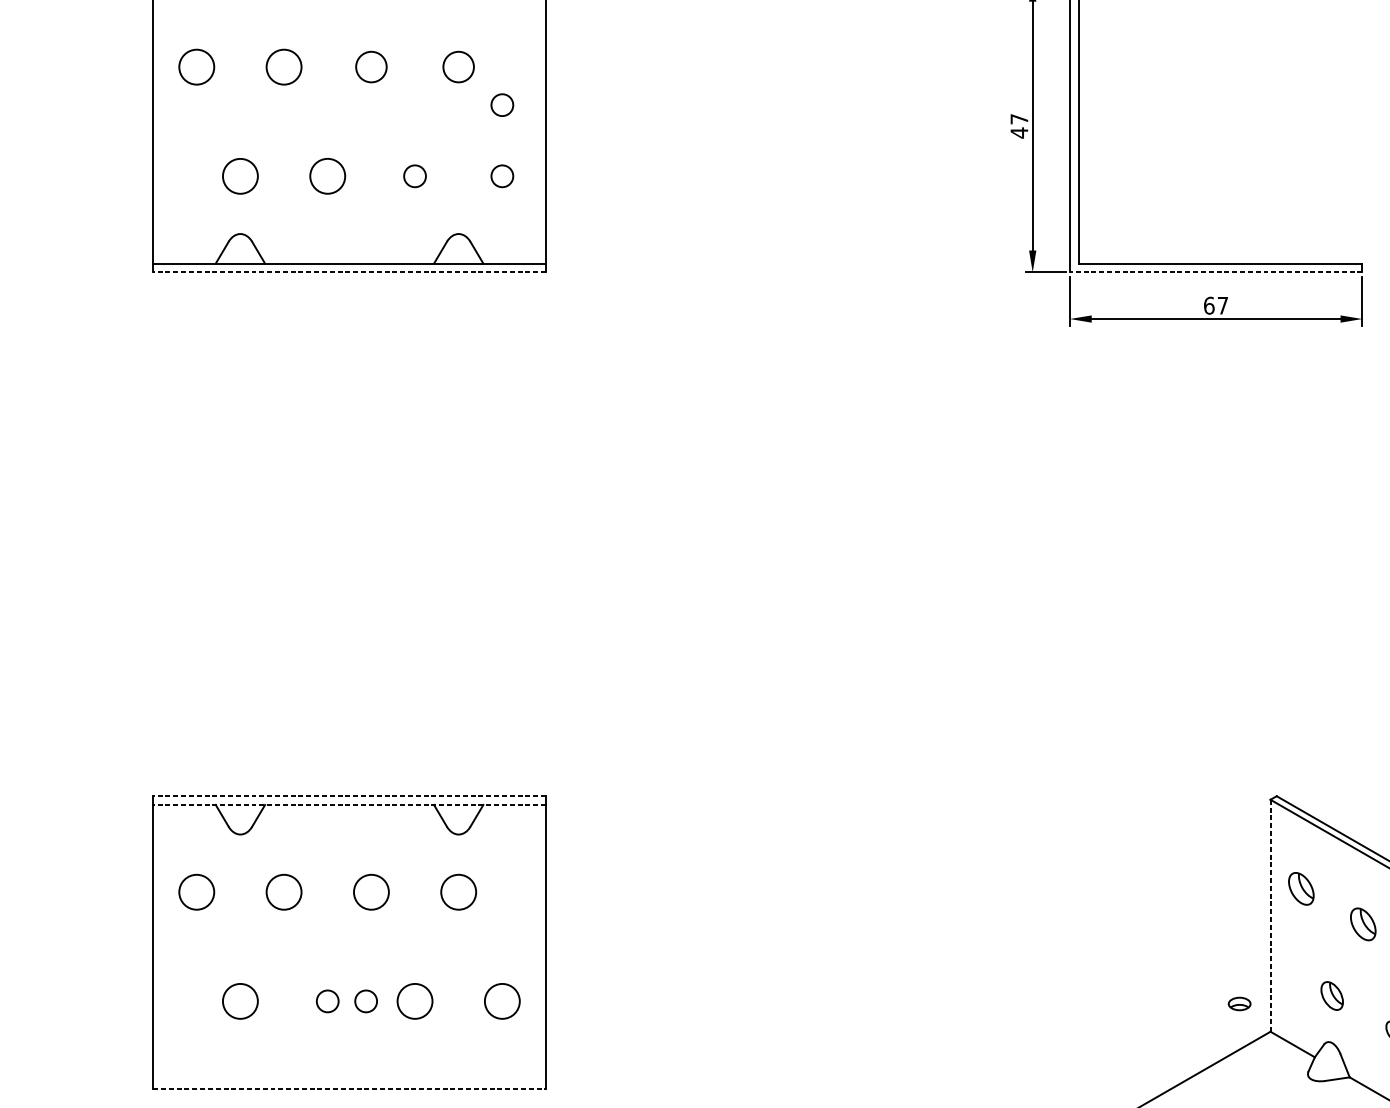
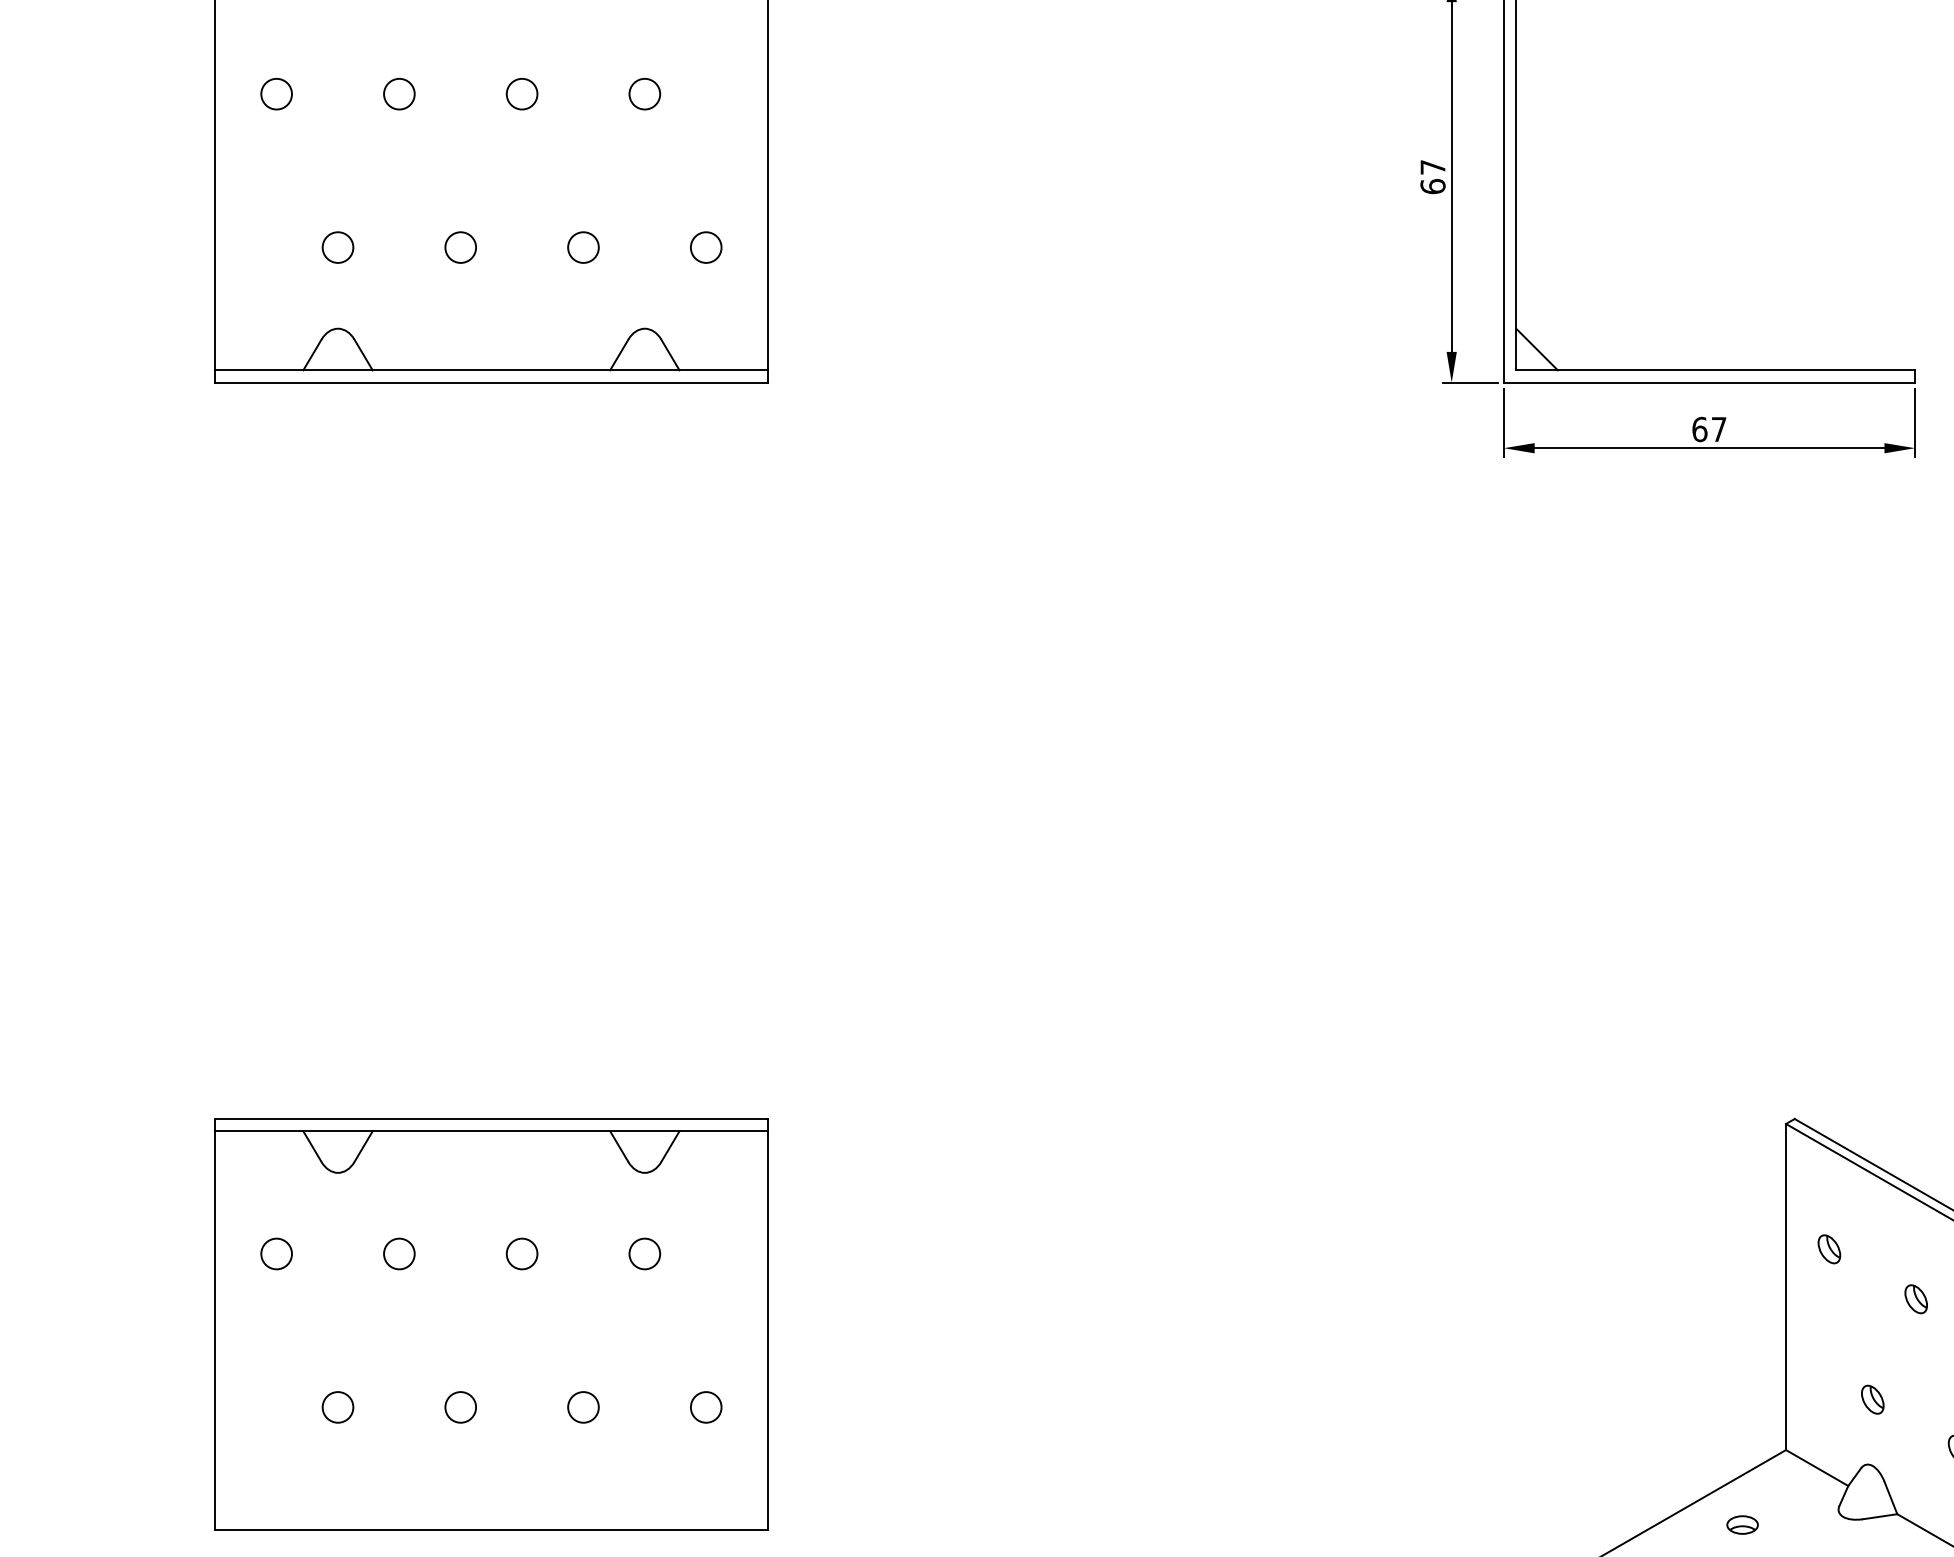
circle: (196, 66) -> (276, 93), size x0.62
circle: (284, 66) -> (399, 93), size x0.62
circle: (370, 67) -> (521, 94), size x0.71
circle: (458, 67) -> (644, 94), size x0.71
circle: (502, 105) -> (706, 147), removed
text: (1019, 132) -> (1432, 186), 47 -> 67
circle: (240, 176) -> (337, 247), size x0.62
circle: (327, 176) -> (460, 247), size x0.62
line: (1093, 248) -> (1536, 349), added
line: (348, 272) -> (490, 382), dashed -> solid
line: (1216, 272) -> (1709, 382), dashed -> solid
line: (348, 796) -> (490, 1119), dashed -> solid
line: (348, 805) -> (490, 1131), dashed -> solid
part: (1301, 889) -> (1829, 1249), size x0.62
circle: (196, 891) -> (276, 1253), size x0.62
circle: (284, 891) -> (399, 1253), size x0.62
circle: (370, 891) -> (521, 1253), size x0.62
circle: (458, 891) -> (644, 1253), size x0.62
line: (1270, 916) -> (1786, 1287), dashed -> solid
part: (1362, 924) -> (1915, 1299), size x0.62
part: (1332, 995) -> (1872, 1399), size x0.71
circle: (240, 1001) -> (337, 1407), size x0.62
circle: (365, 1001) -> (514, 1407), removed
circle: (415, 1001) -> (583, 1407), size x0.62
circle: (501, 1001) -> (705, 1407), size x0.62
part: (1239, 1003) -> (1742, 1524), moved
line: (349, 1088) -> (491, 1530), dashed -> solid

